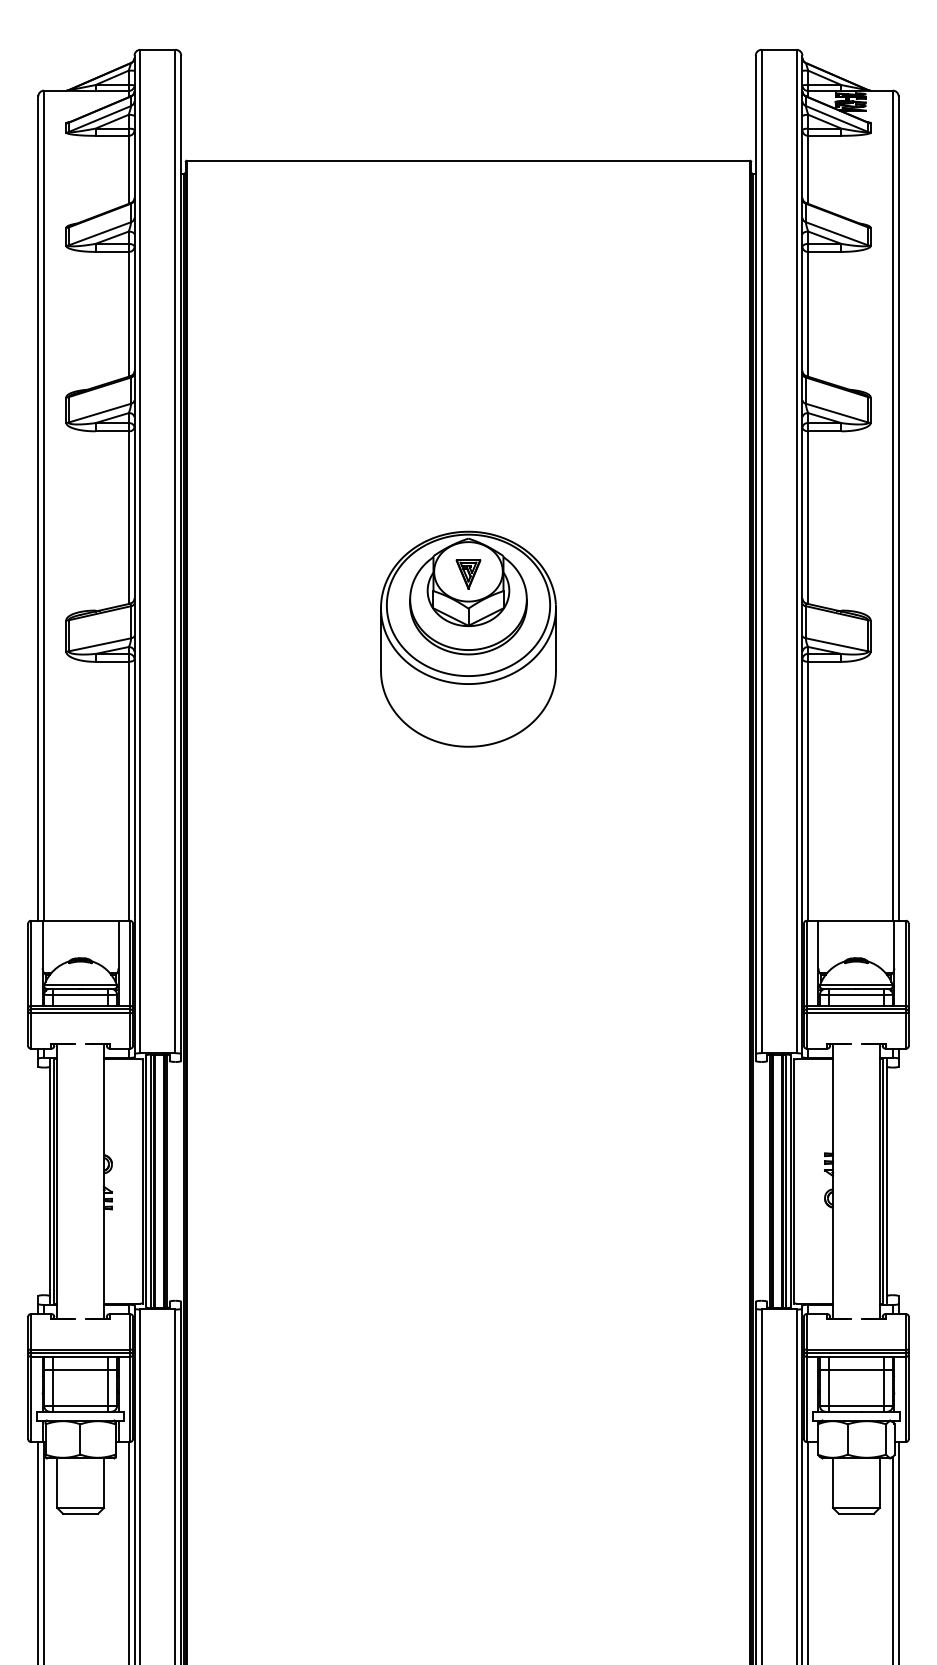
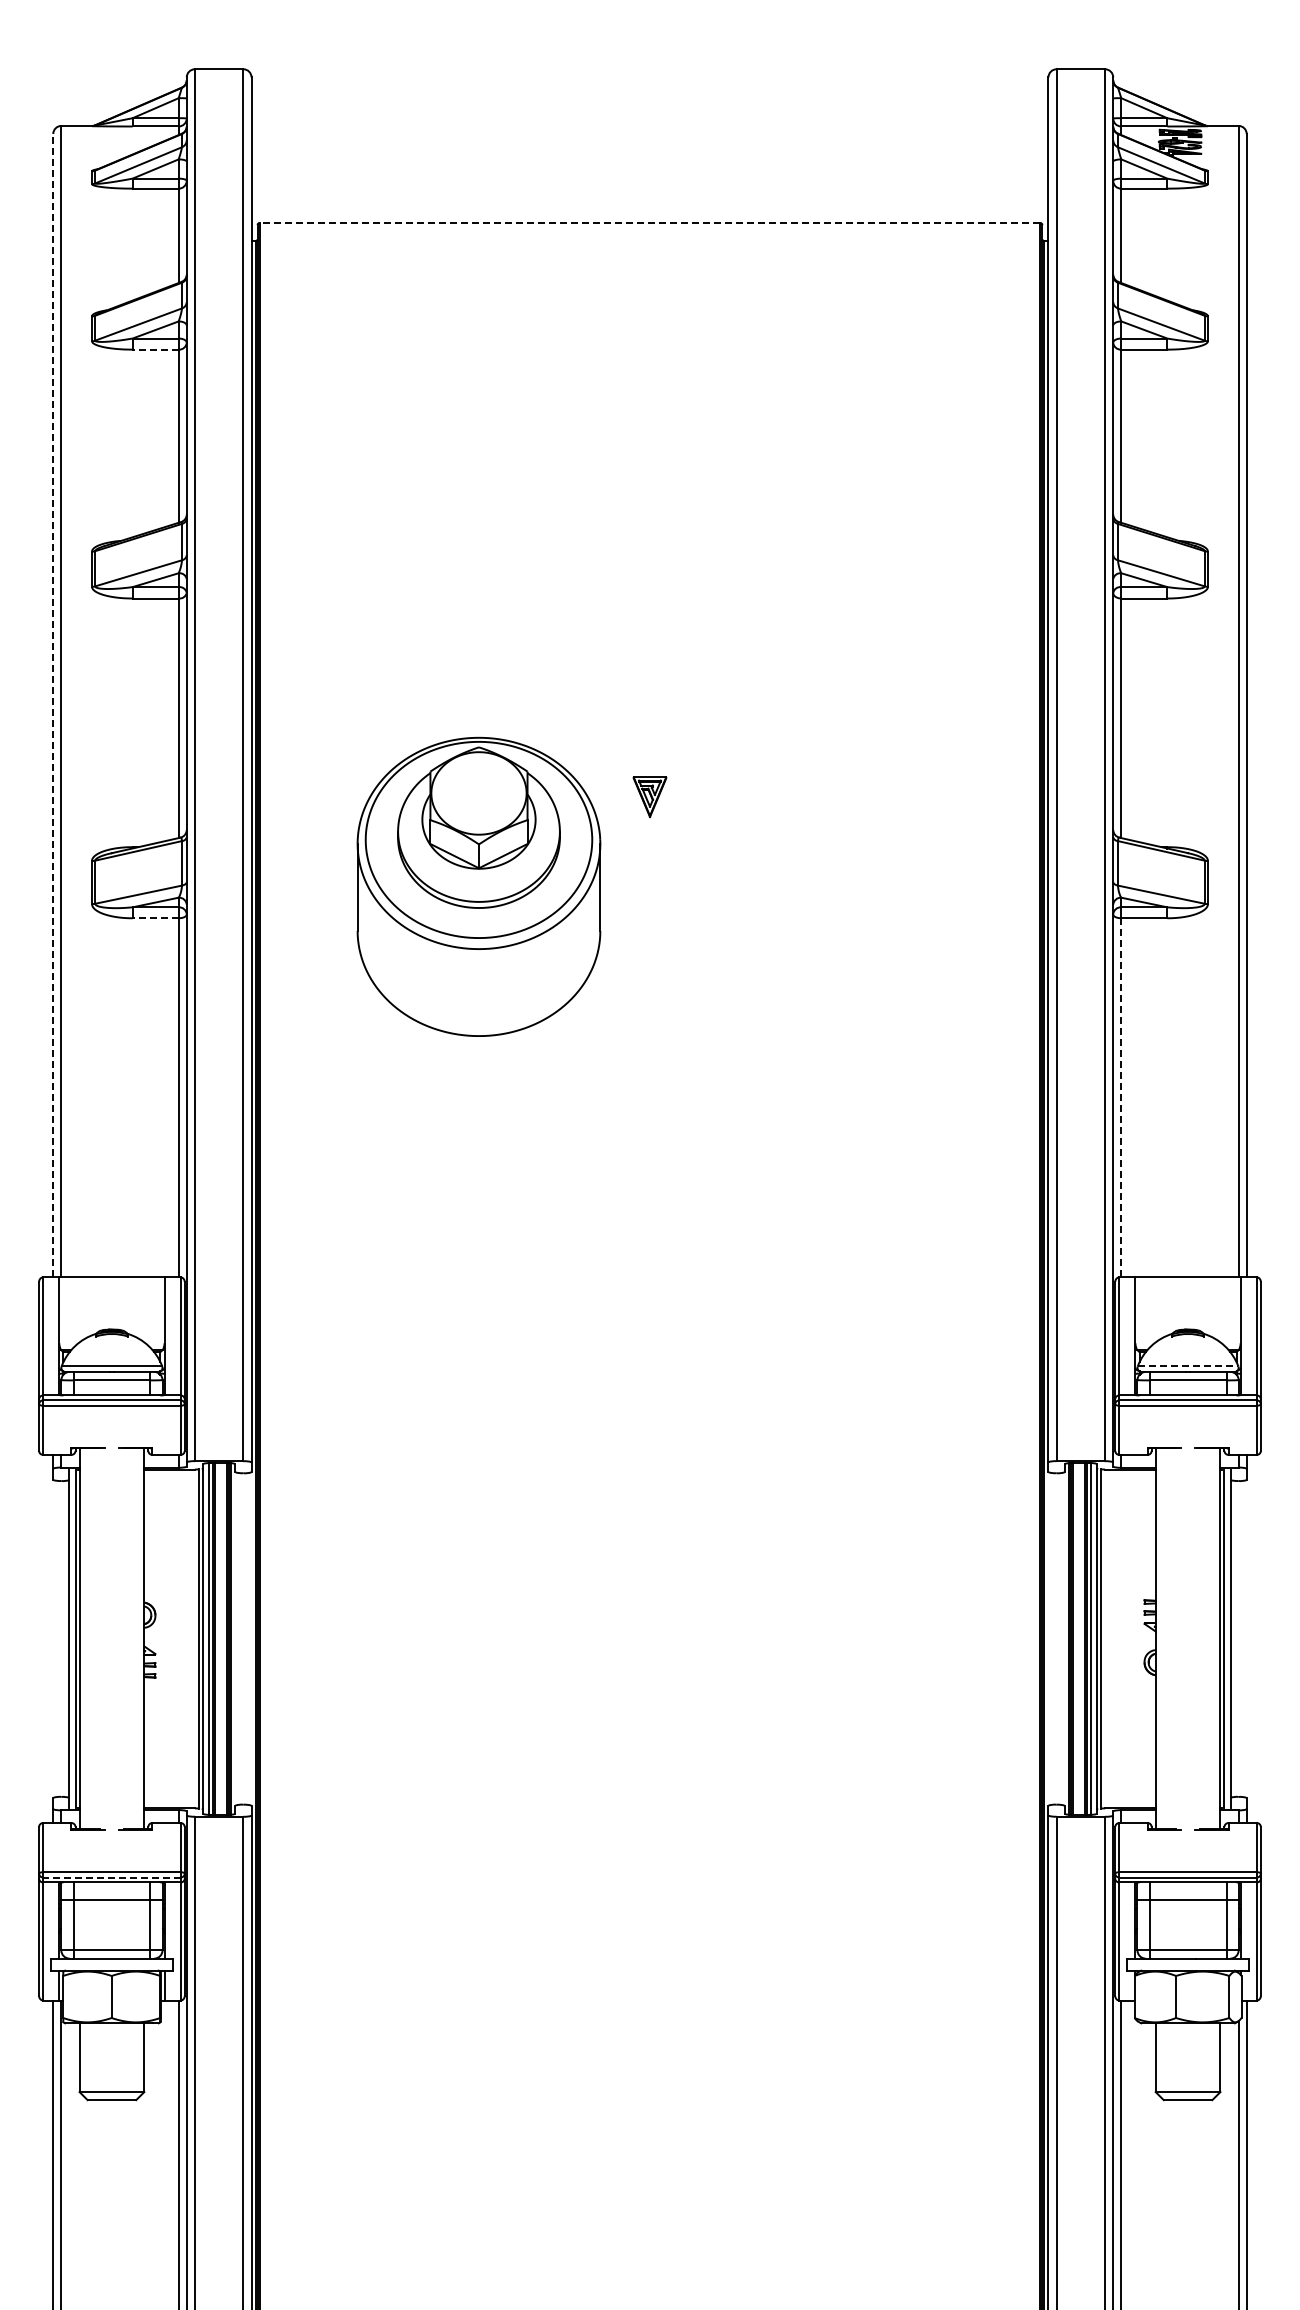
line: (468, 160) -> (649, 223), solid -> dashed
line: (112, 251) -> (155, 349), solid -> dashed
line: (38, 508) -> (53, 705), solid -> dashed
part: (468, 638) -> (478, 886), moved
line: (112, 662) -> (155, 918), solid -> dashed
line: (808, 791) -> (1121, 1097), solid -> dashed
line: (856, 984) -> (1188, 1366), solid -> dashed
line: (80, 1353) -> (111, 1877), solid -> dashed

